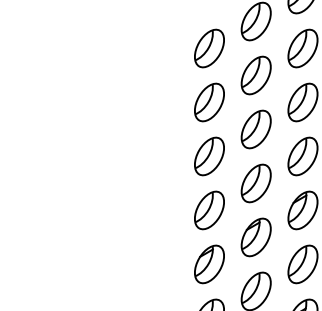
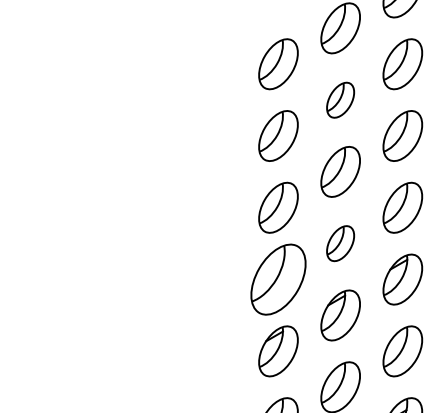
part: (256, 75) -> (340, 100), size x0.7
part: (256, 183) -> (340, 243), size x0.7
part: (209, 210) -> (278, 279), size x1.4

